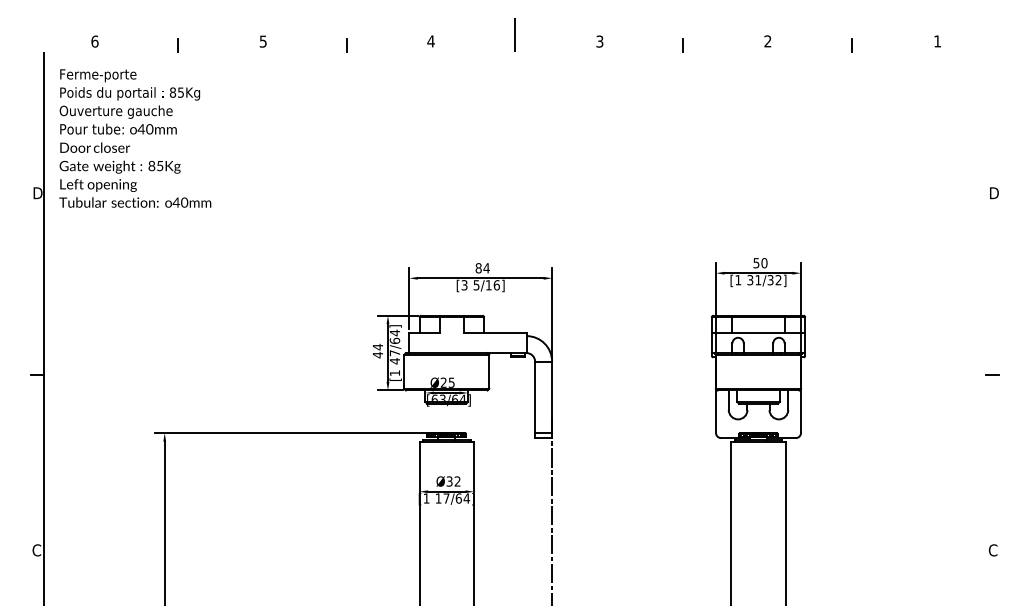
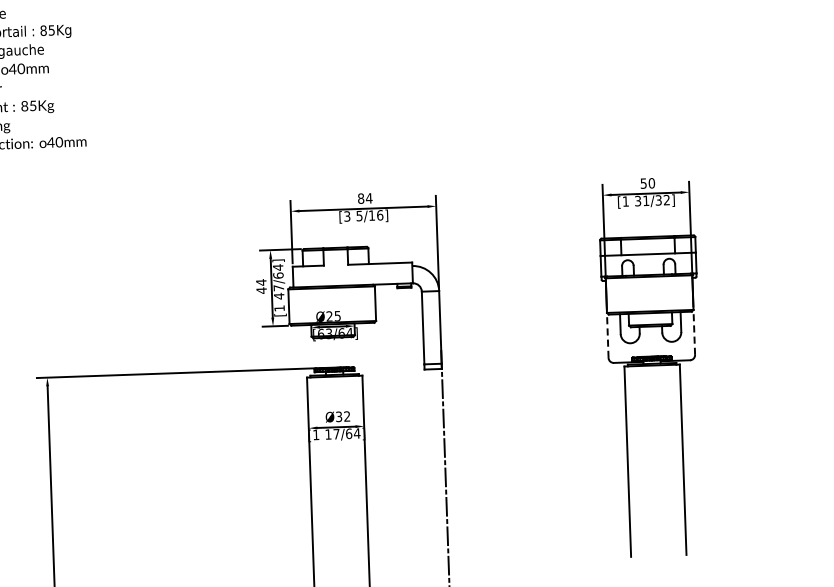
line: (716, 410) -> (608, 335), solid -> dashed
line: (801, 410) -> (694, 331), solid -> dashed

